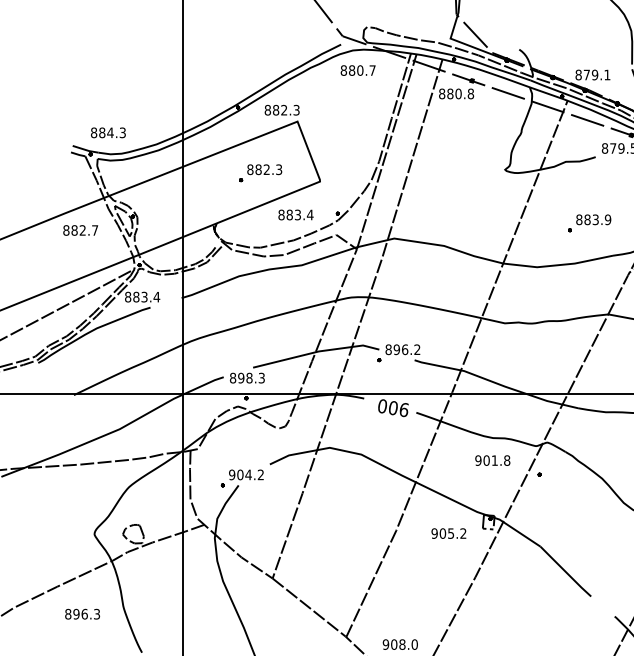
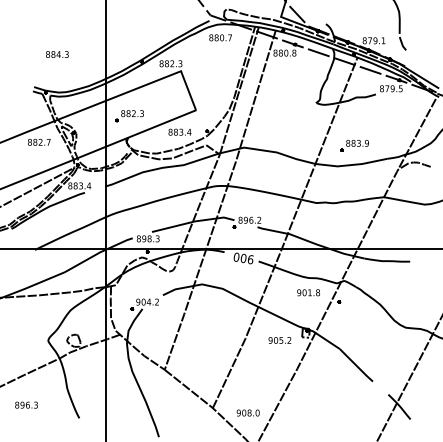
text: (108, 132) -> (57, 54), moved
part: (260, 174) -> (129, 116), moved
part: (588, 223) -> (354, 145), moved
text: (82, 613) -> (26, 404), moved

